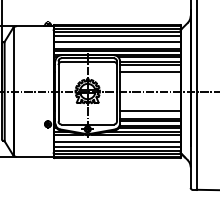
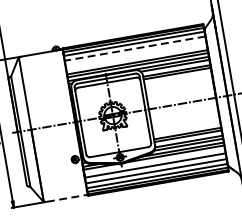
line: (116, 36) -> (134, 48), solid -> dashed
line: (116, 41) -> (135, 54), removed
line: (150, 72) -> (179, 82), removed
line: (150, 110) -> (186, 124), removed
line: (35, 156) -> (67, 197), solid -> dashed

